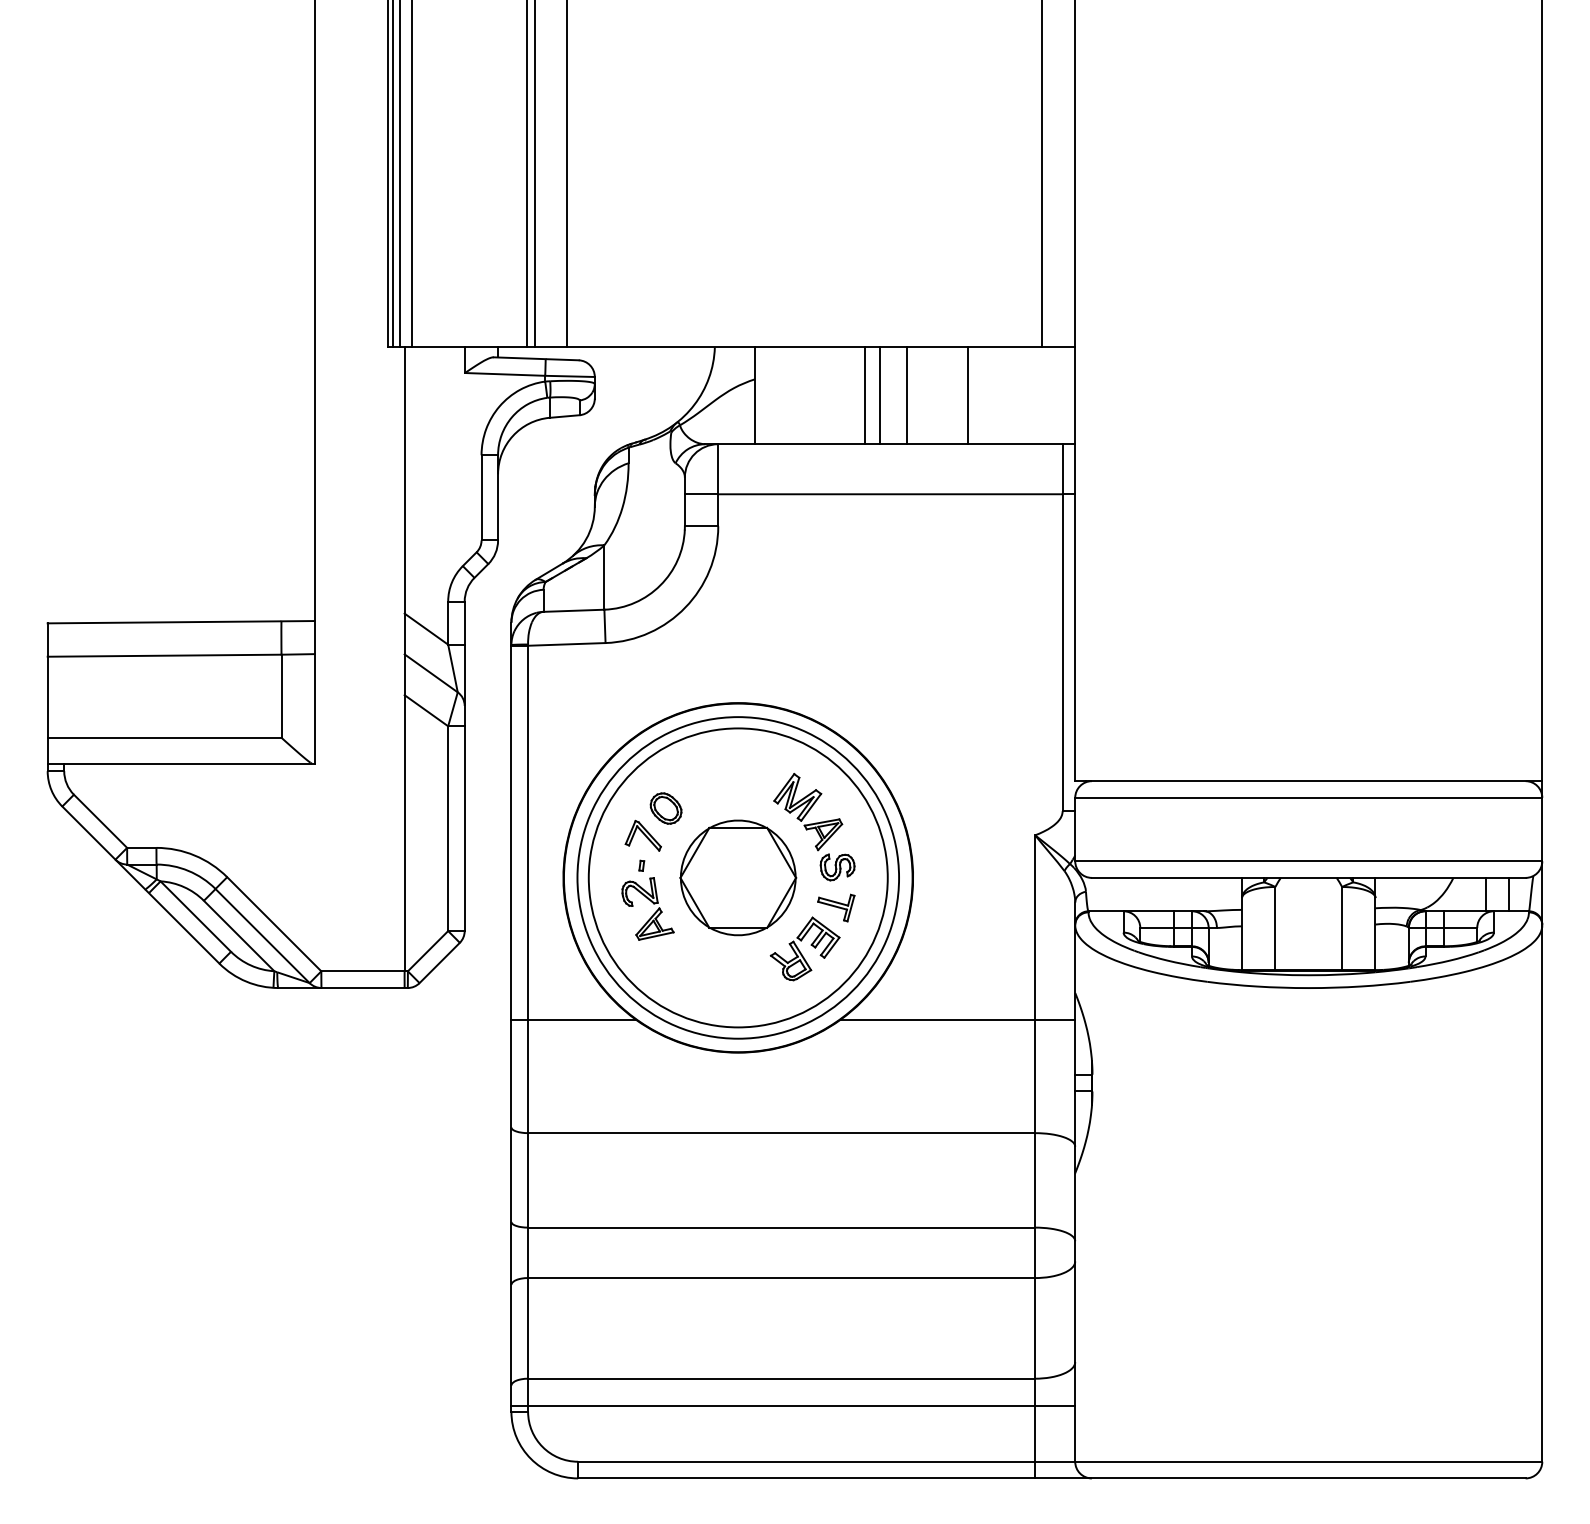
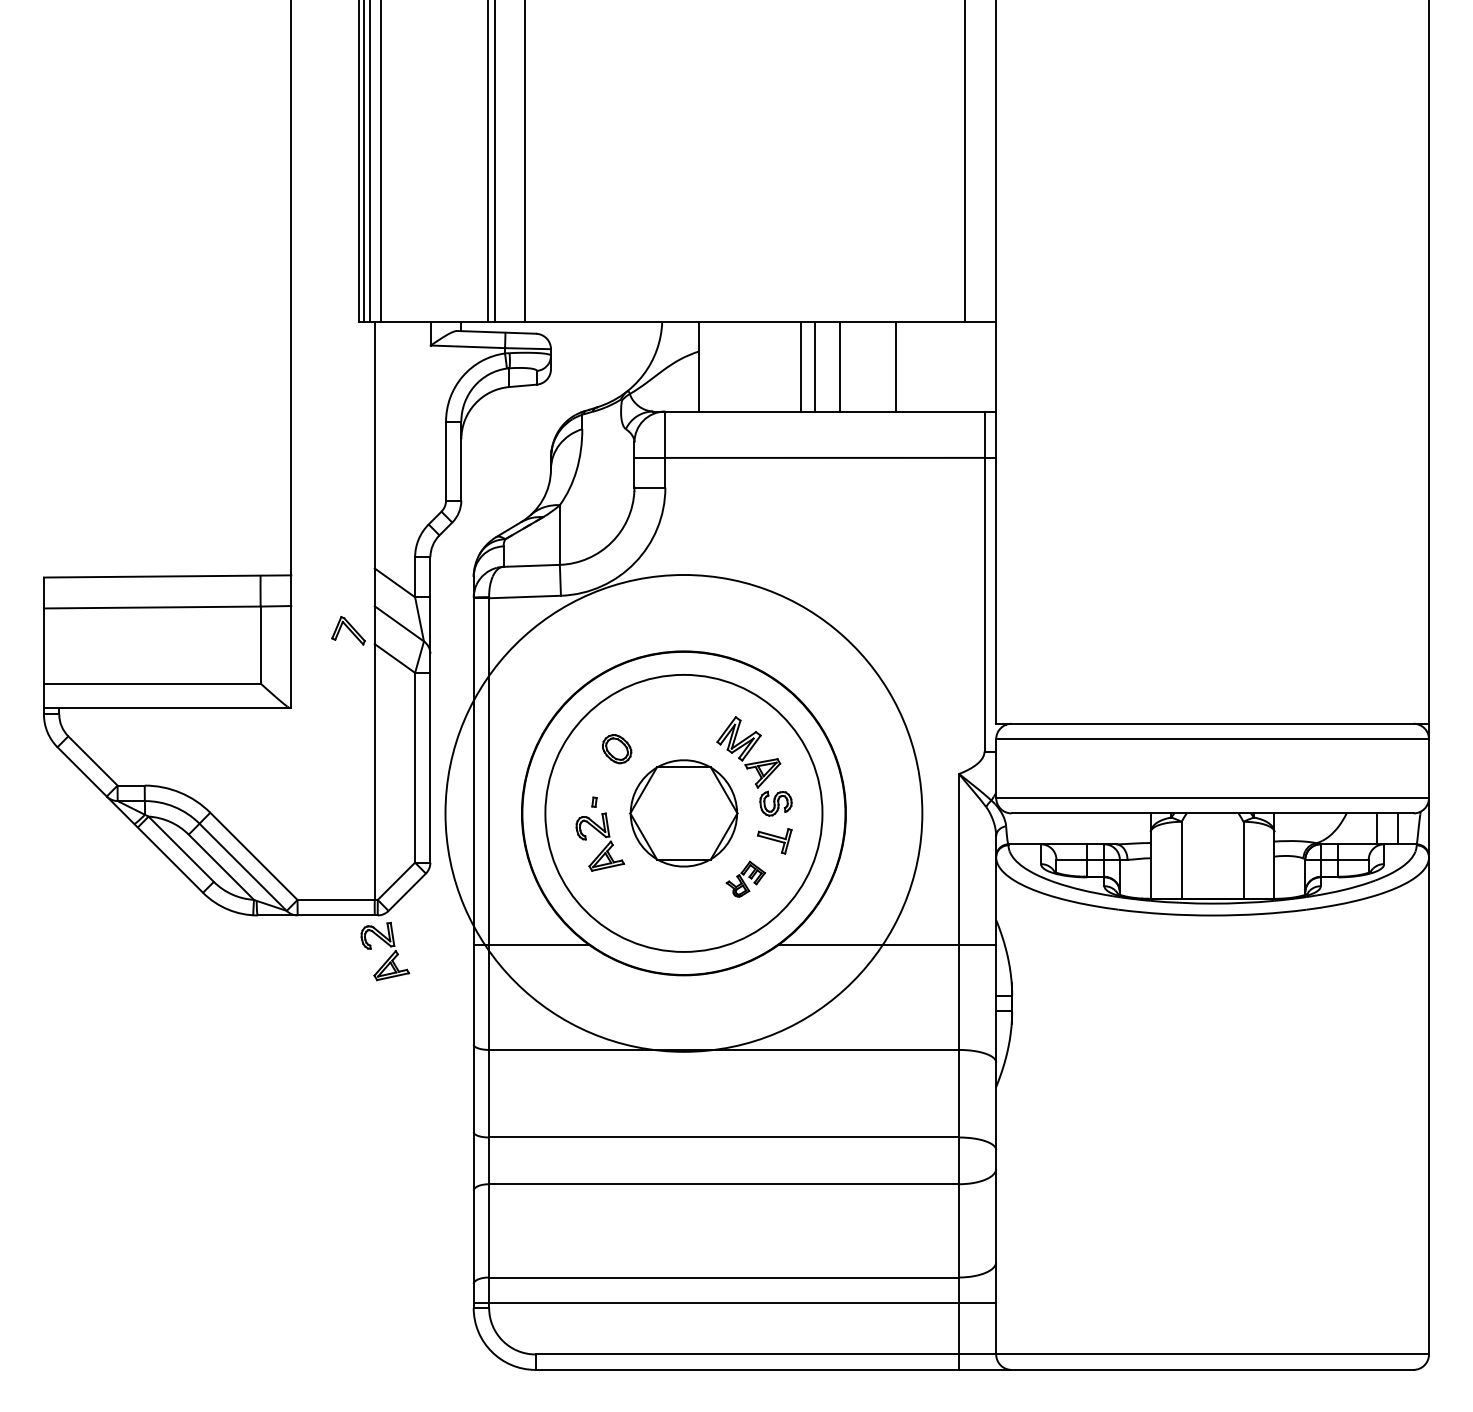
part: (642, 835) -> (347, 630), moved
circle: (738, 877) -> (684, 813), size x1.6
part: (804, 948) -> (745, 878), size x0.6
part: (420, 1021) -> (389, 946), added

